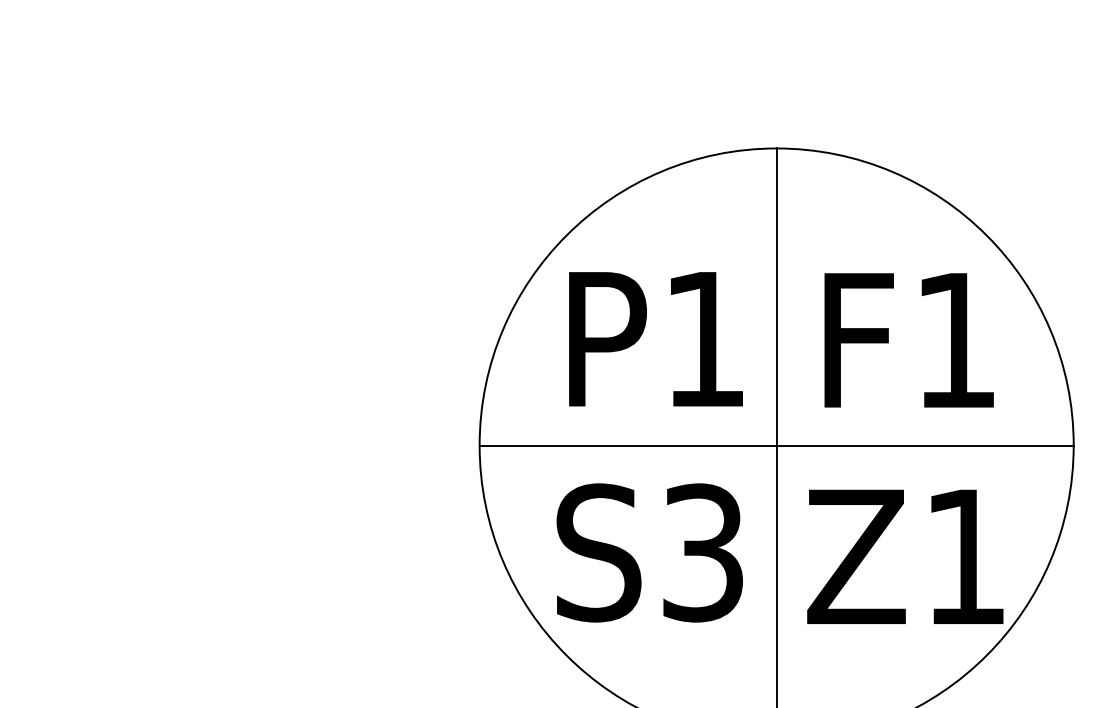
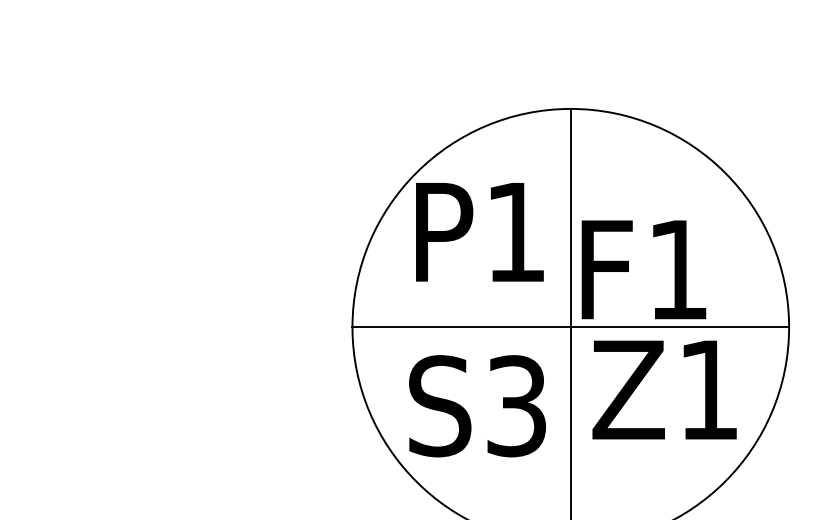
text: (655, 339) -> (479, 232), moved
text: (908, 340) -> (643, 269), moved
text: (905, 556) -> (664, 389), moved

